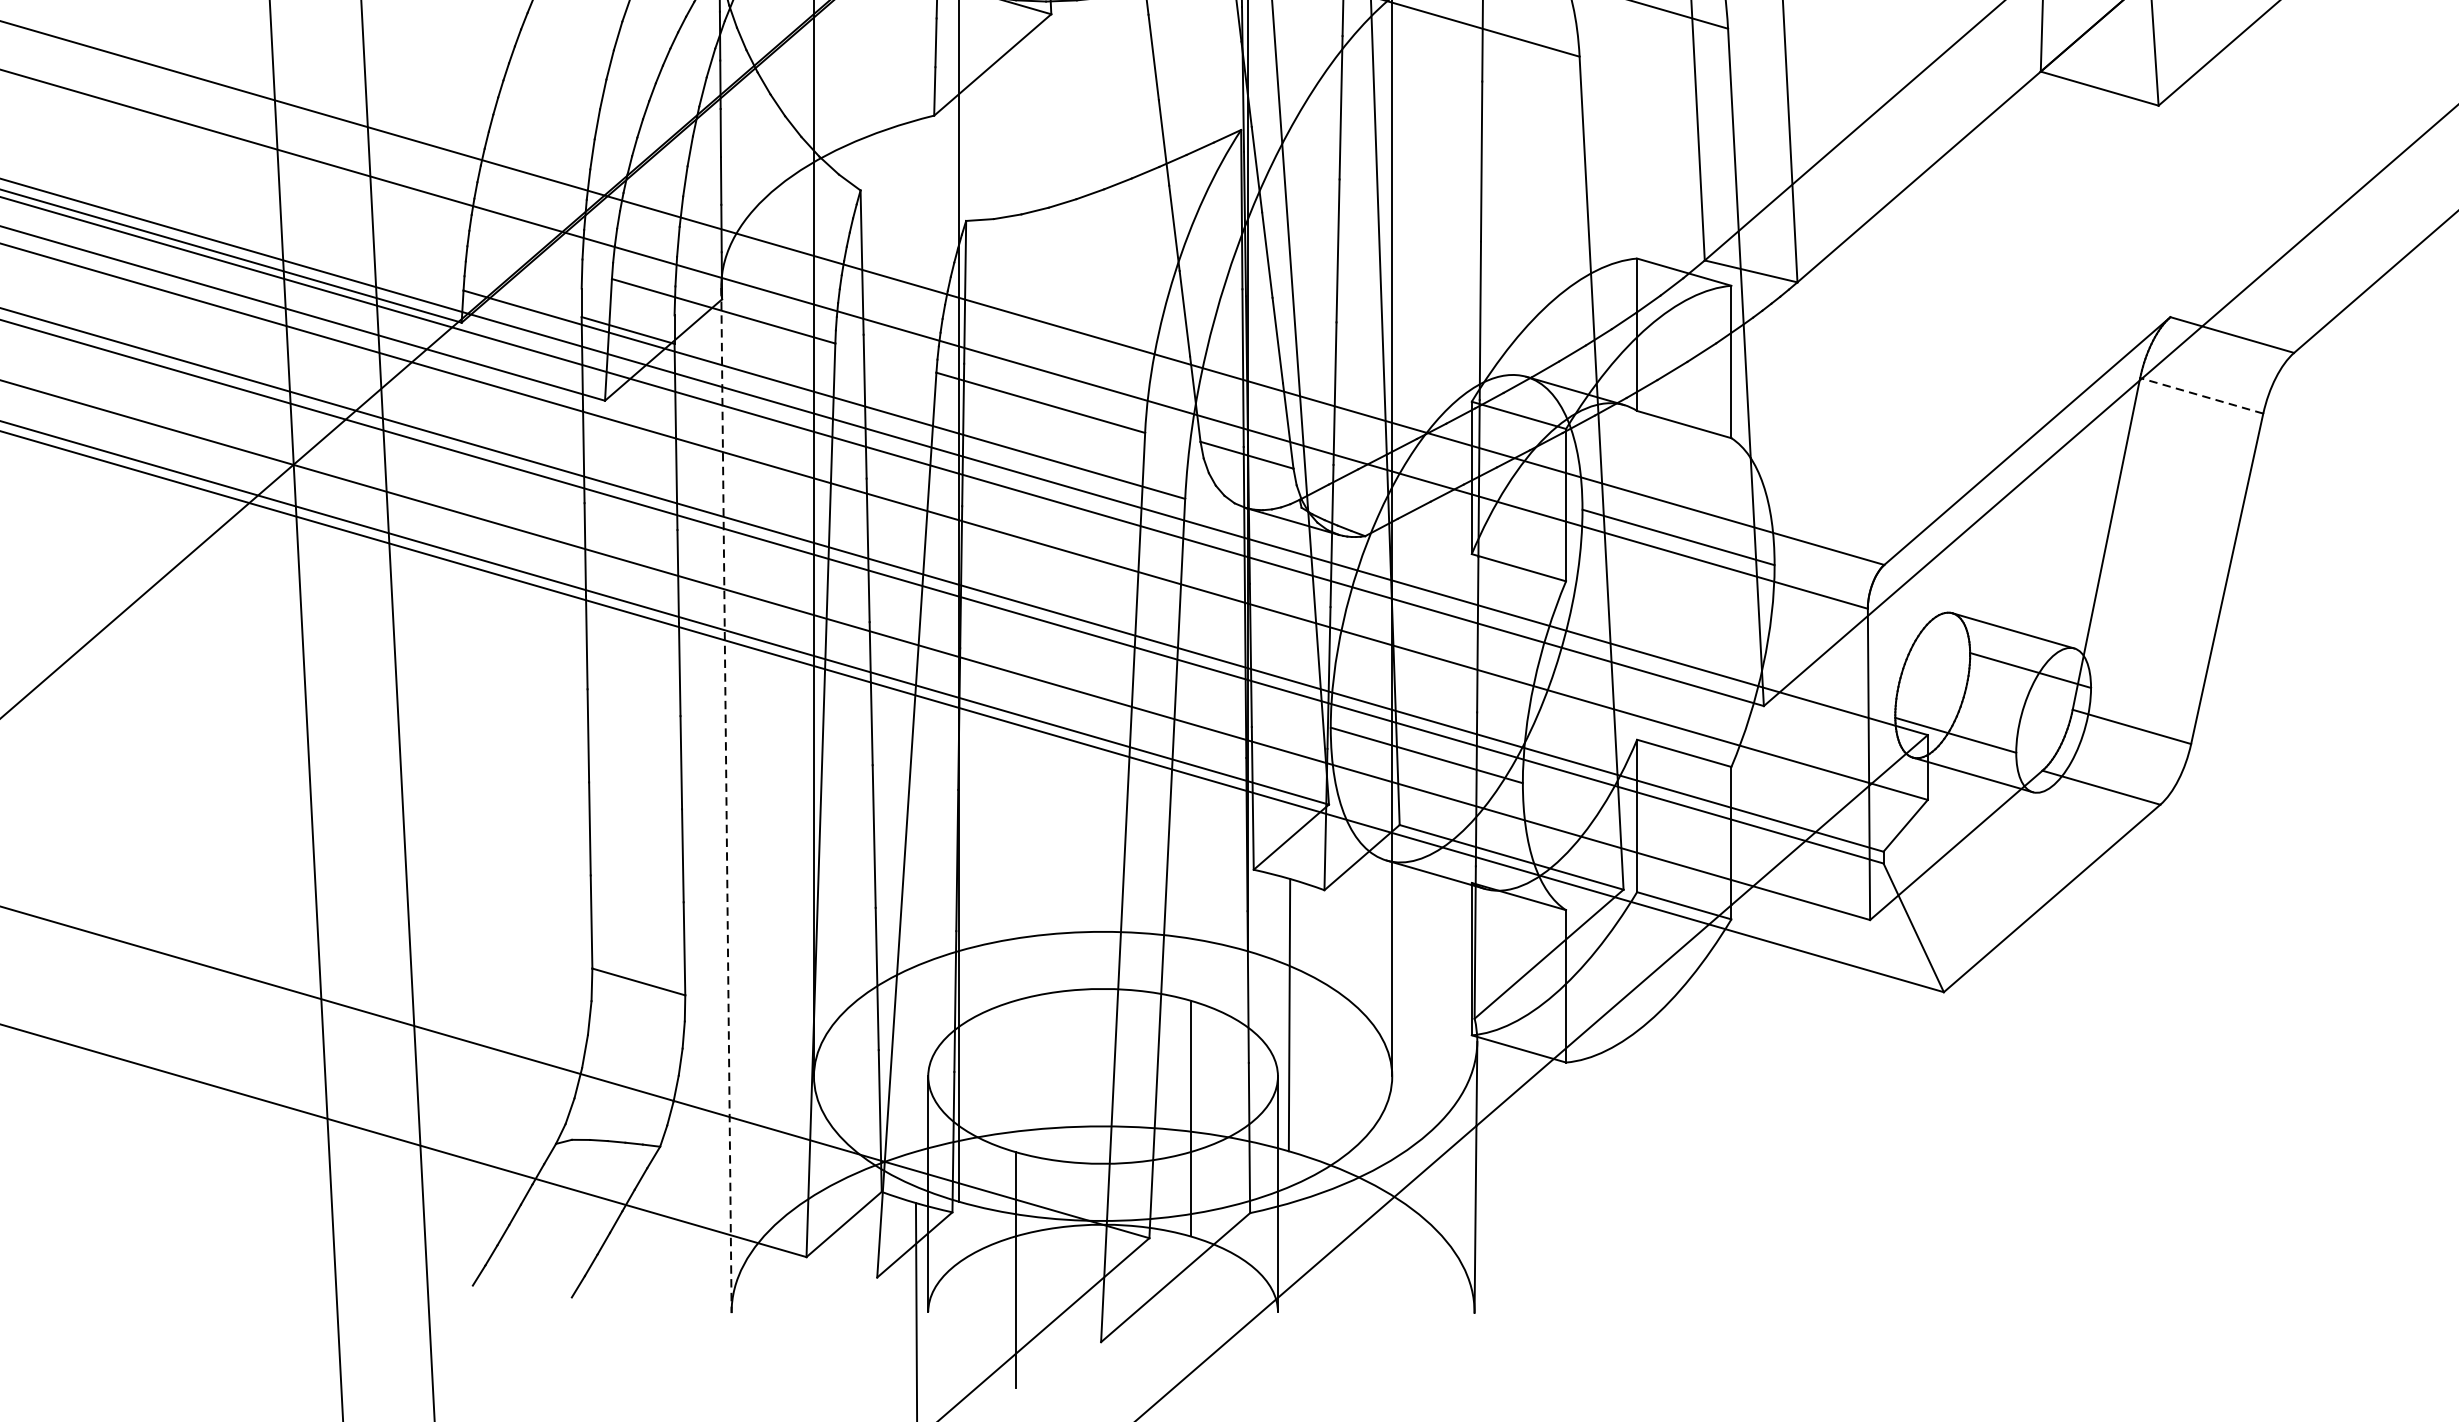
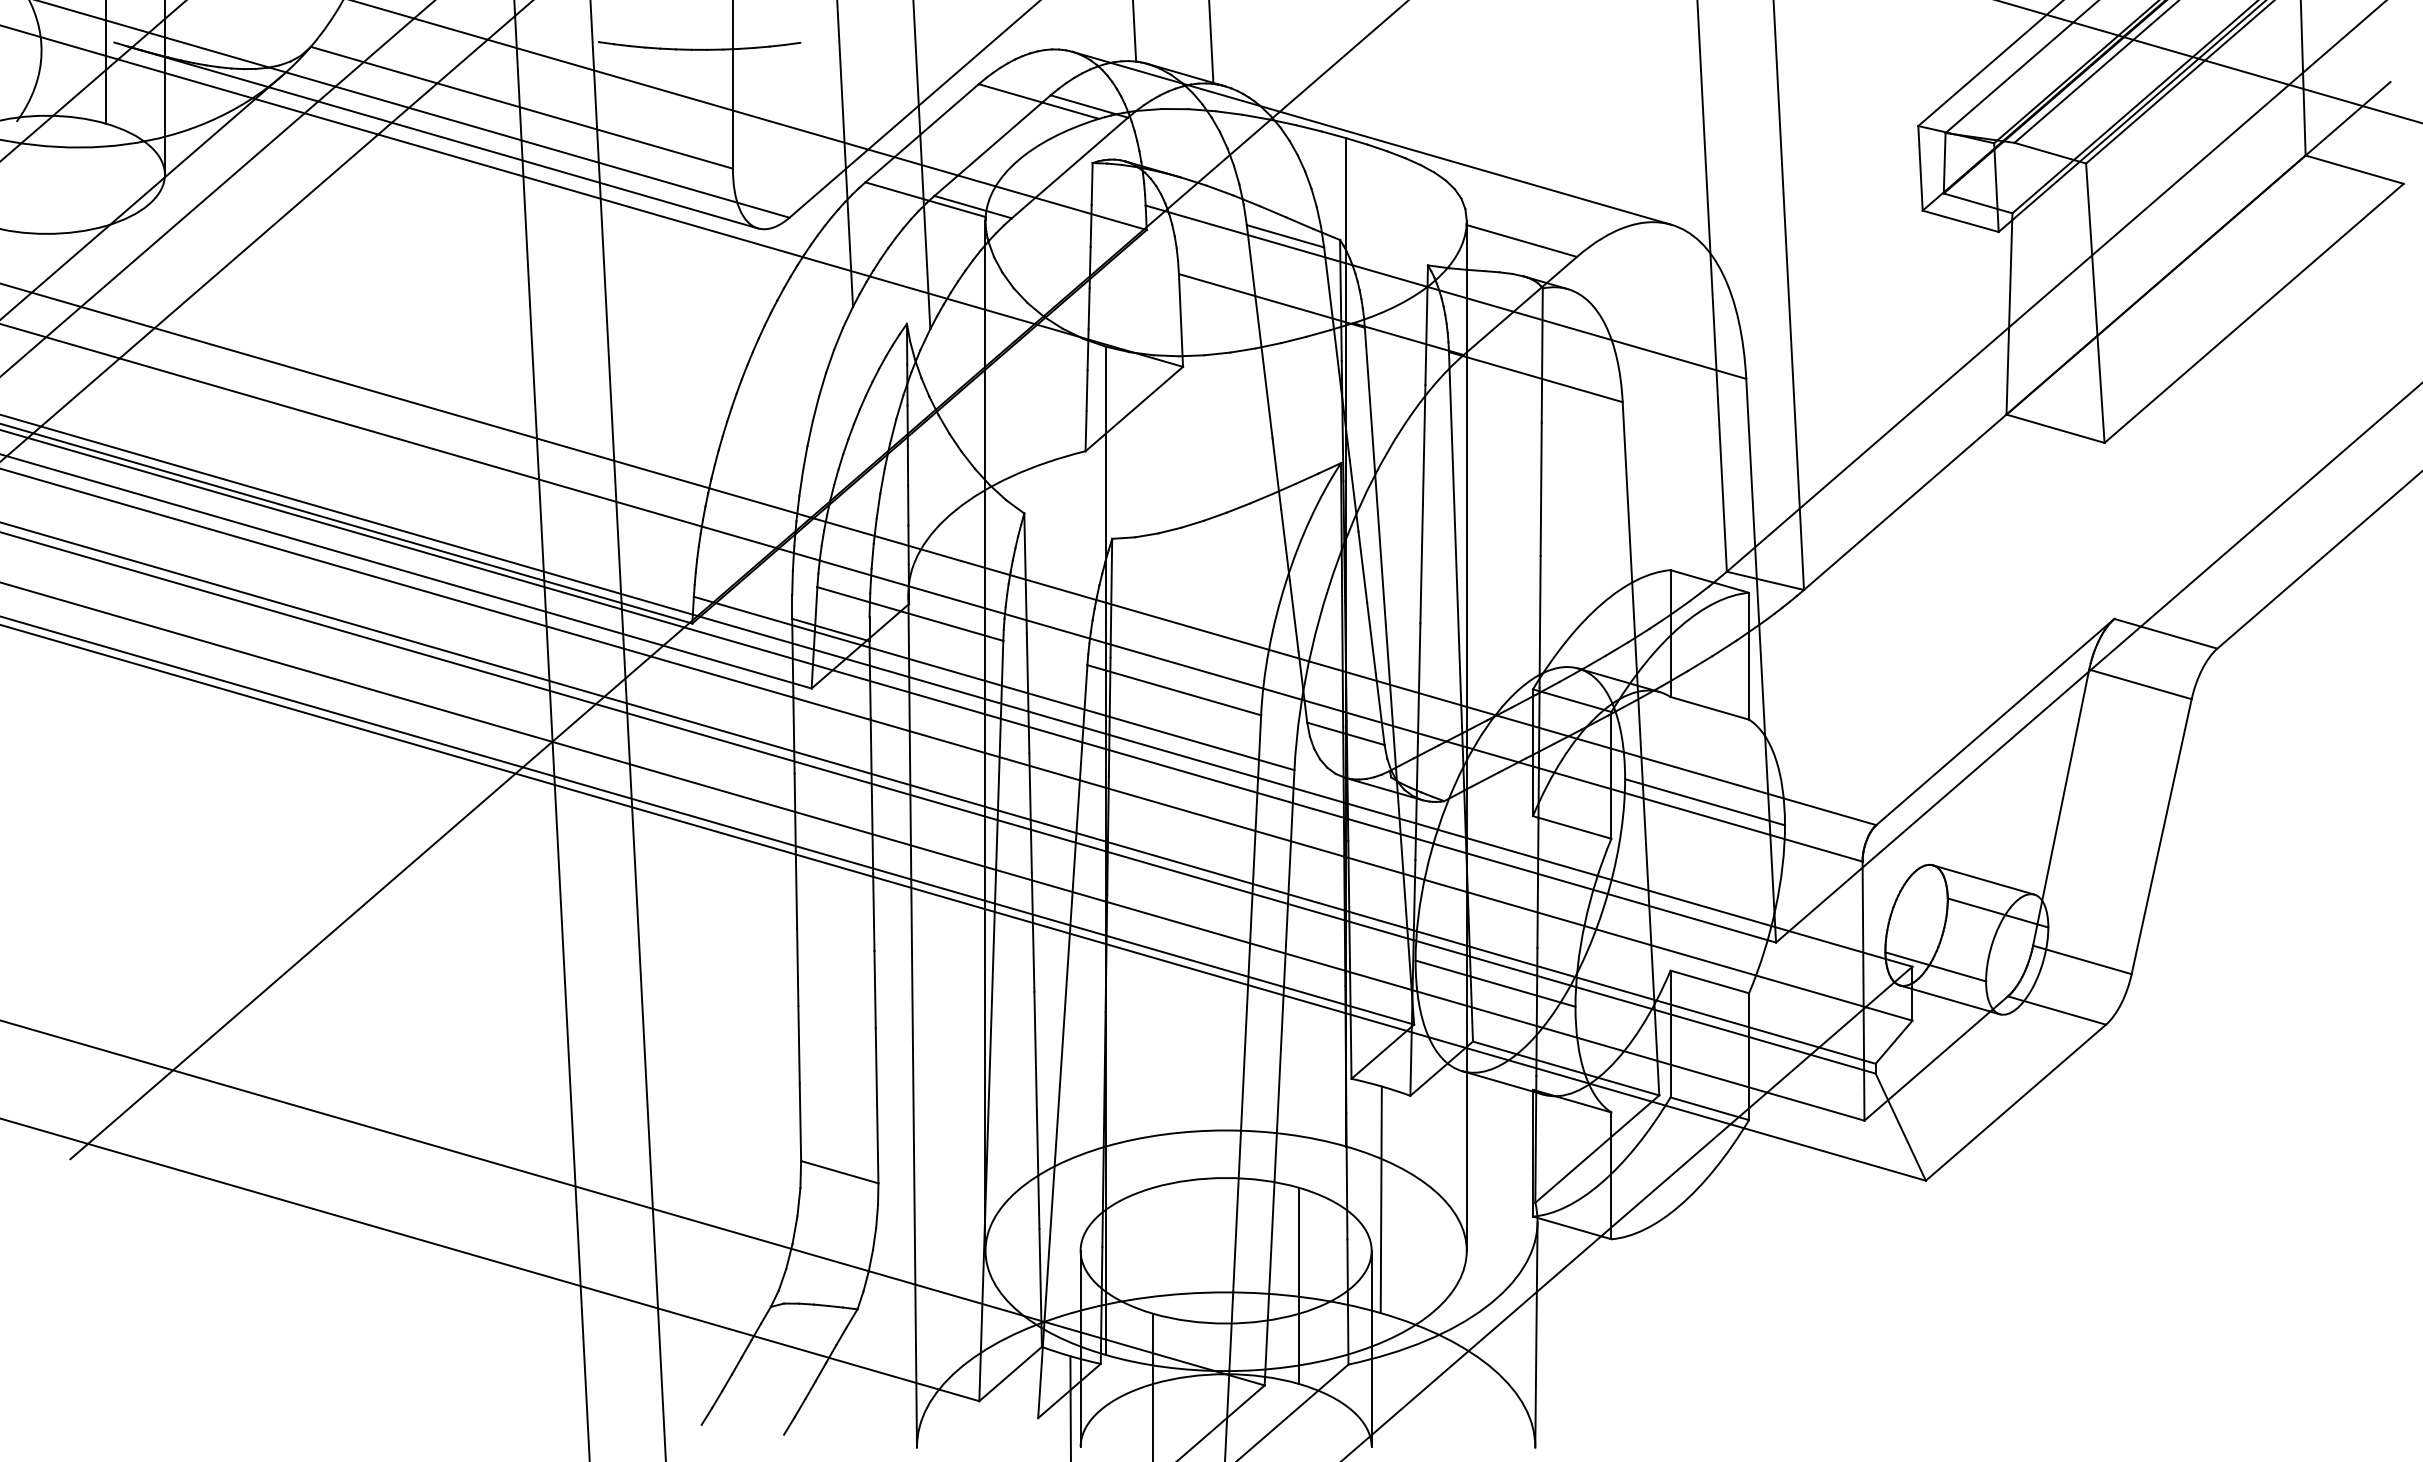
line: (2200, 395) -> (2139, 684), dashed -> solid
line: (726, 800) -> (912, 1021), dashed -> solid

